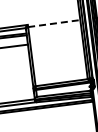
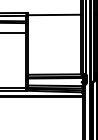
line: (54, 23) -> (55, 14), dashed -> solid

